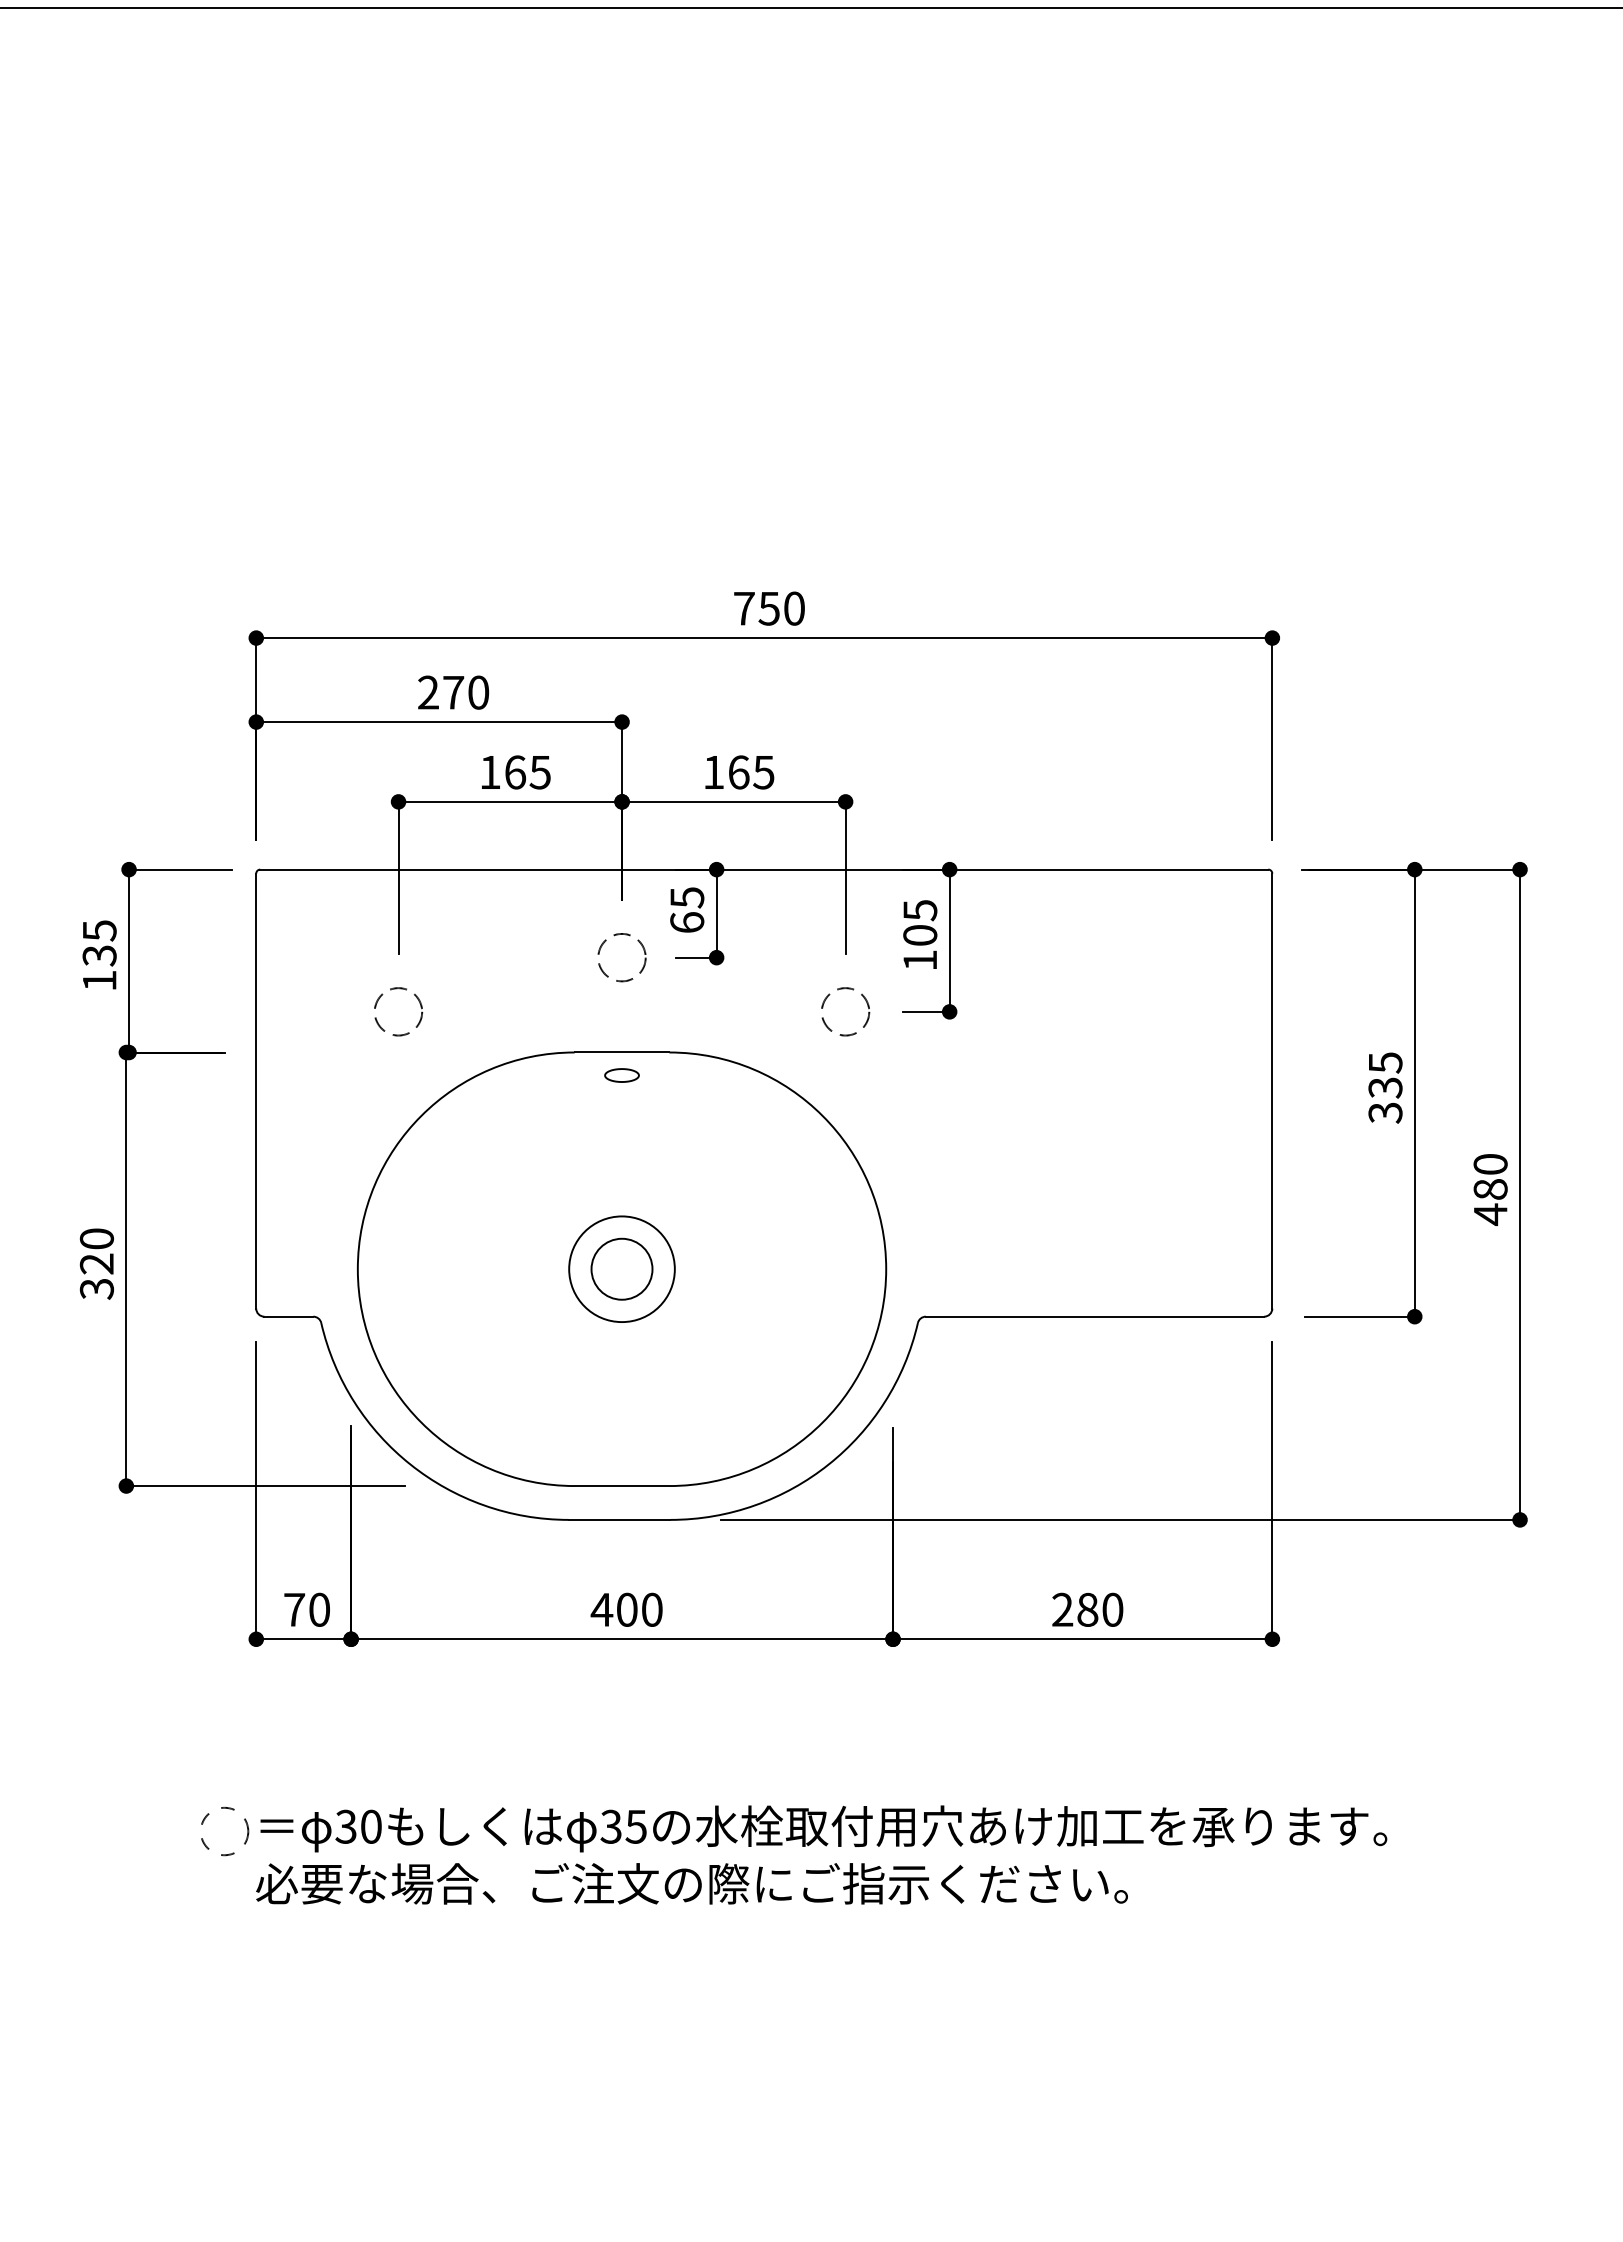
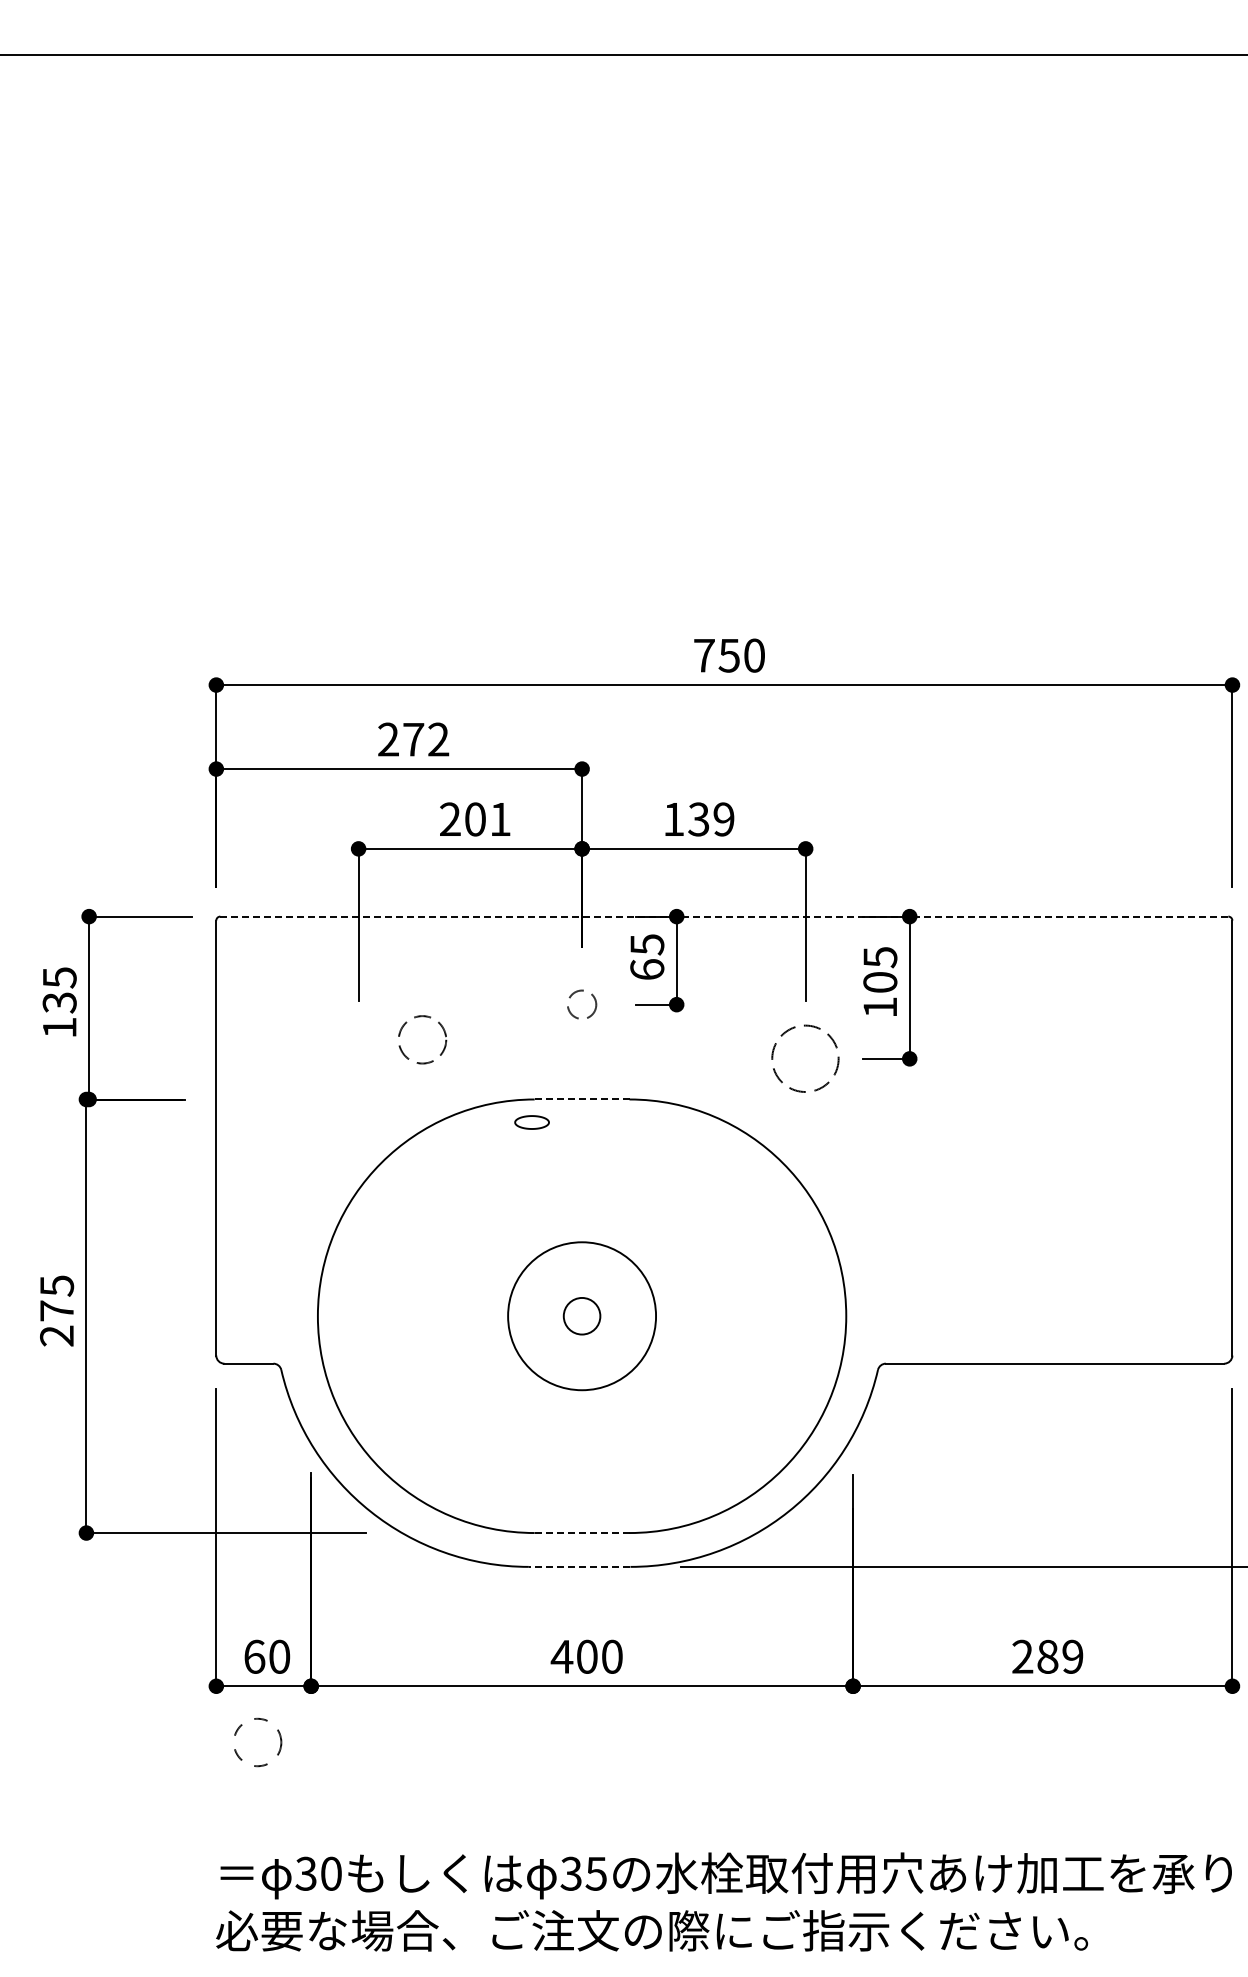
text: (478, 692) -> (438, 739), 270 -> 272
text: (515, 772) -> (475, 819), 165 -> 201
text: (751, 772) -> (711, 819), 165 -> 139
line: (764, 869) -> (724, 916), solid -> dashed
circle: (621, 957) -> (581, 1004), size x0.6
circle: (398, 1011) -> (422, 1039), moved
circle: (845, 1011) -> (805, 1058), size x1.4
line: (622, 1052) -> (582, 1099), solid -> dashed
part: (621, 1075) -> (531, 1122), moved
text: (96, 1263) -> (56, 1310), 320 -> 275
circle: (621, 1268) -> (581, 1315), size x0.6
circle: (621, 1269) -> (581, 1316), size x1.4
line: (622, 1486) -> (582, 1533), solid -> dashed
line: (619, 1519) -> (579, 1566), solid -> dashed
text: (294, 1609) -> (254, 1656), 70 -> 60
text: (1112, 1609) -> (1072, 1656), 280 -> 289
circle: (225, 1831) -> (258, 1742), moved

